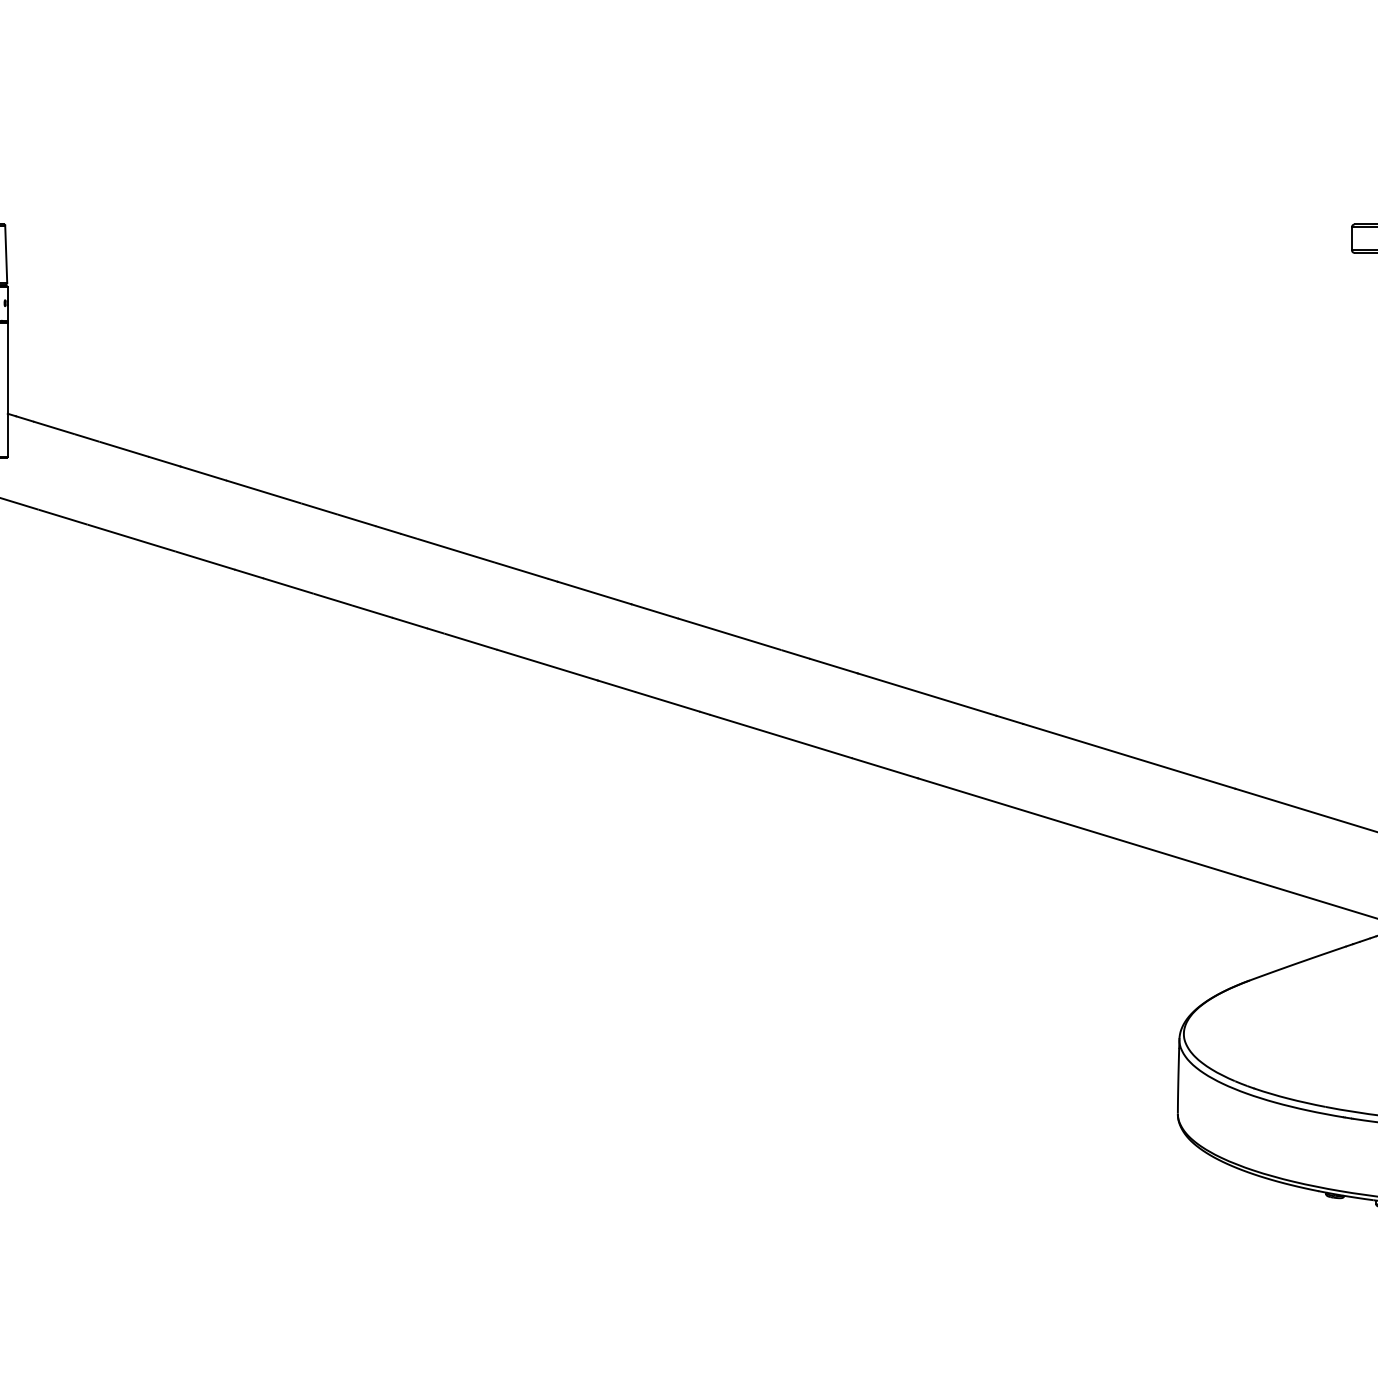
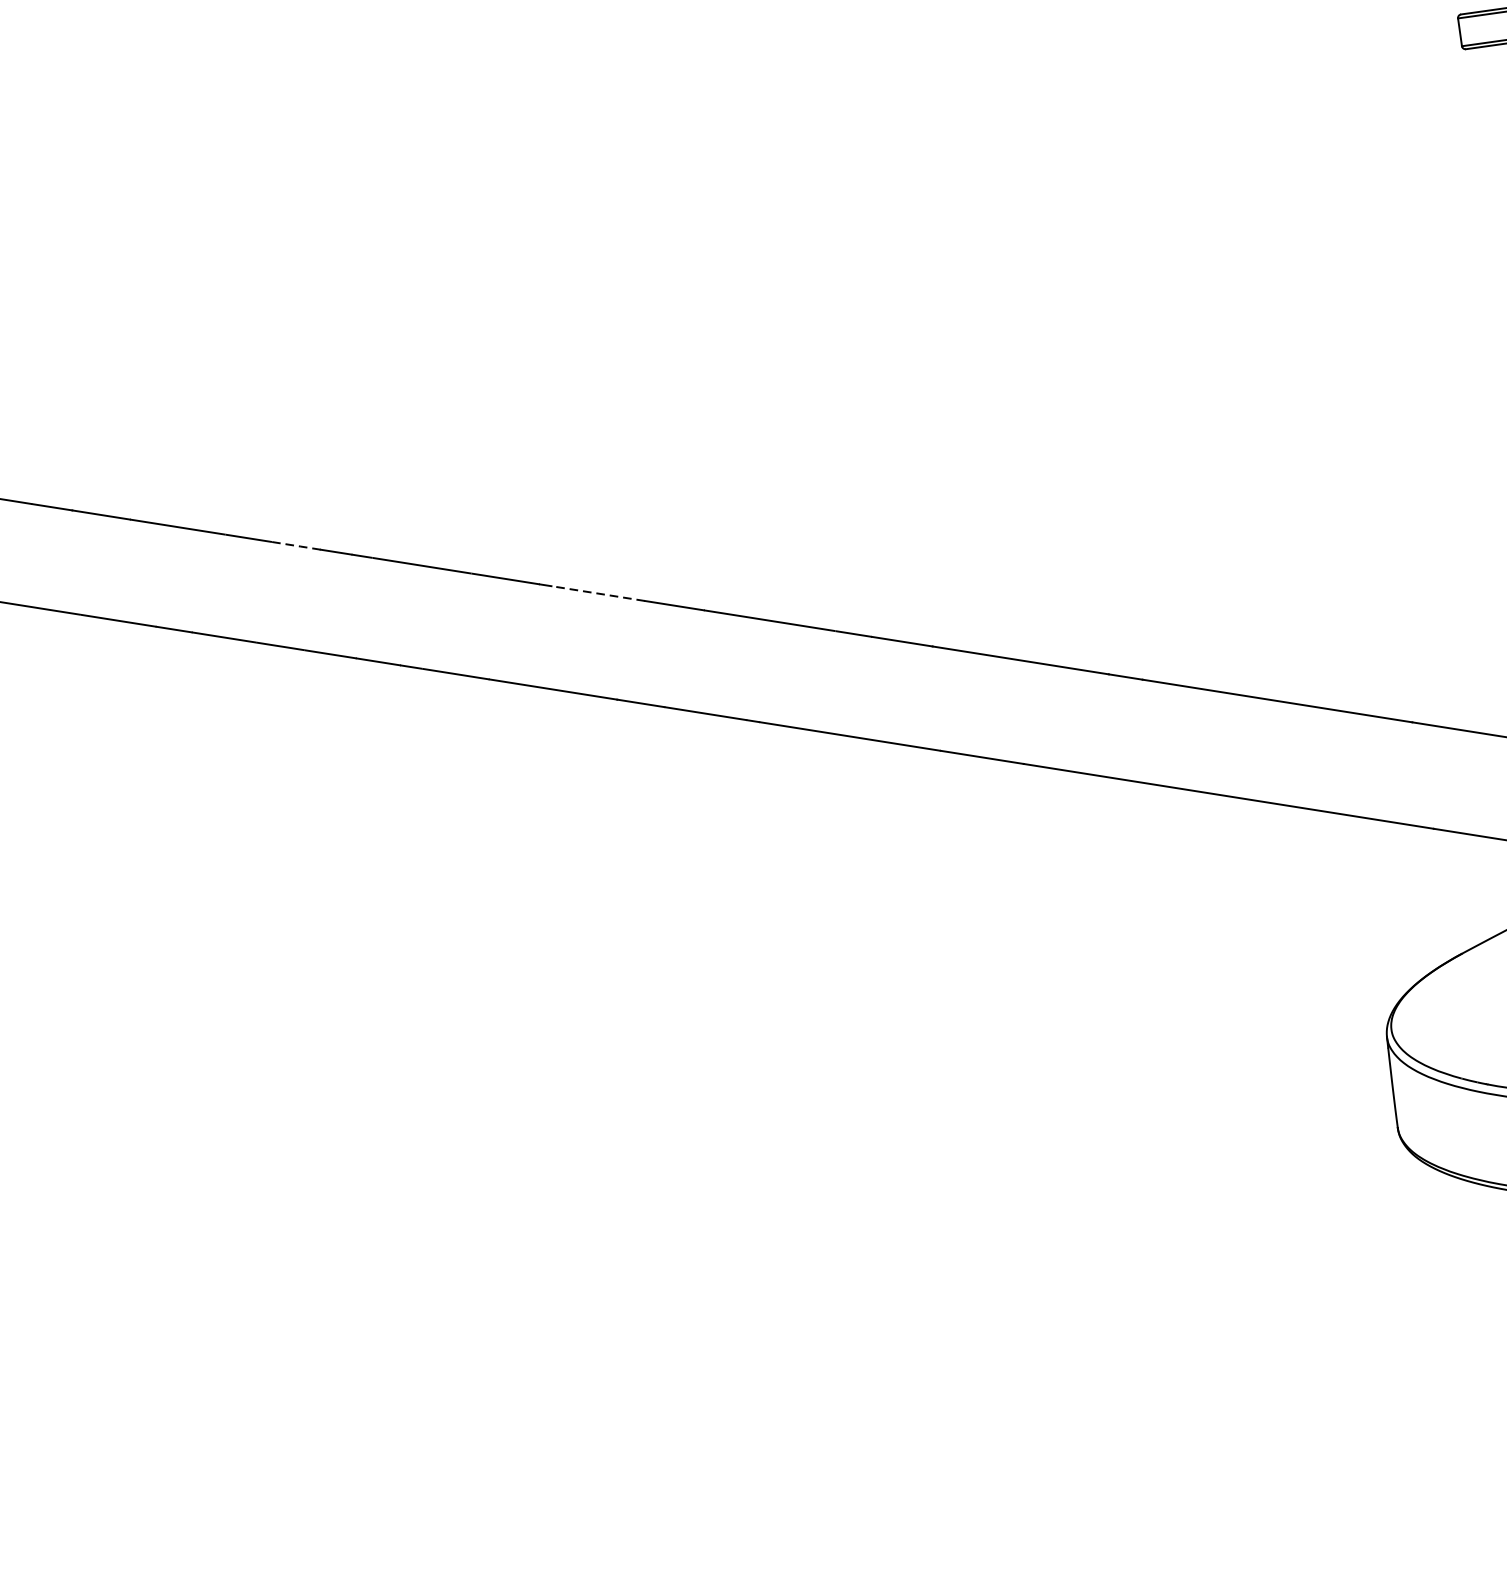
line: (358, 520) -> (298, 545), solid -> dashed
line: (594, 592) -> (597, 592), solid -> dashed

